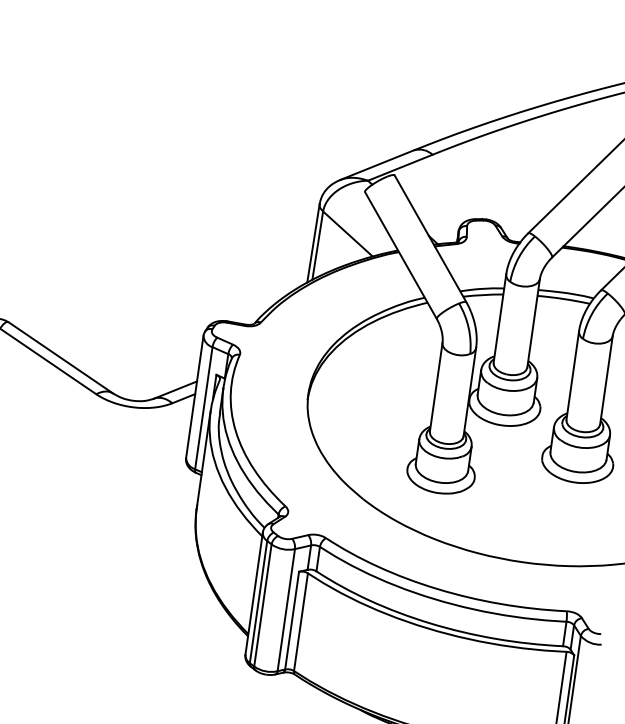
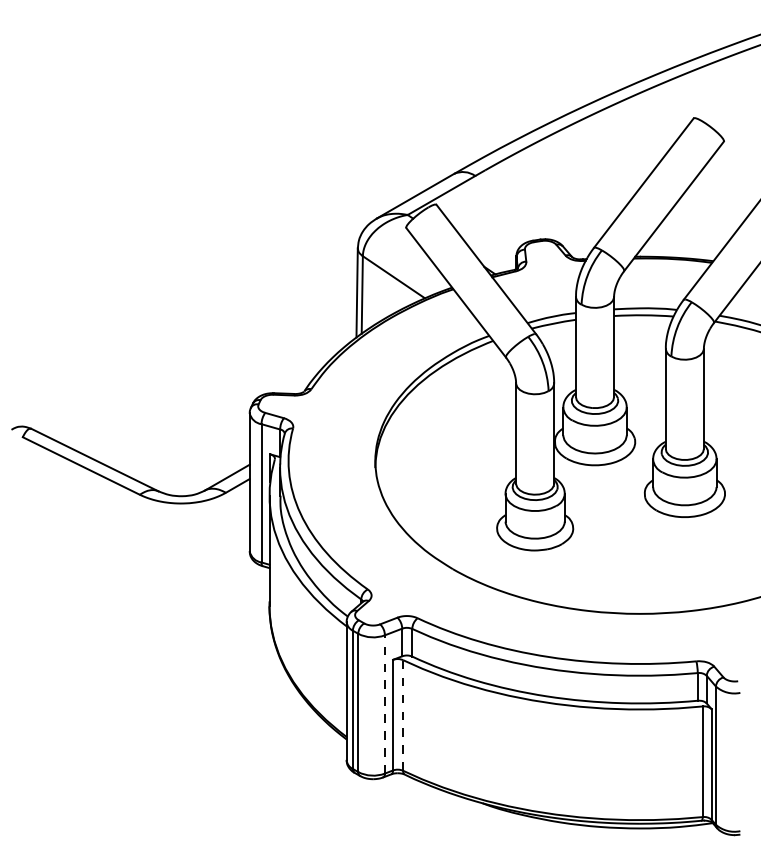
line: (286, 609) -> (384, 703), solid -> dashed
line: (301, 621) -> (403, 714), solid -> dashed

